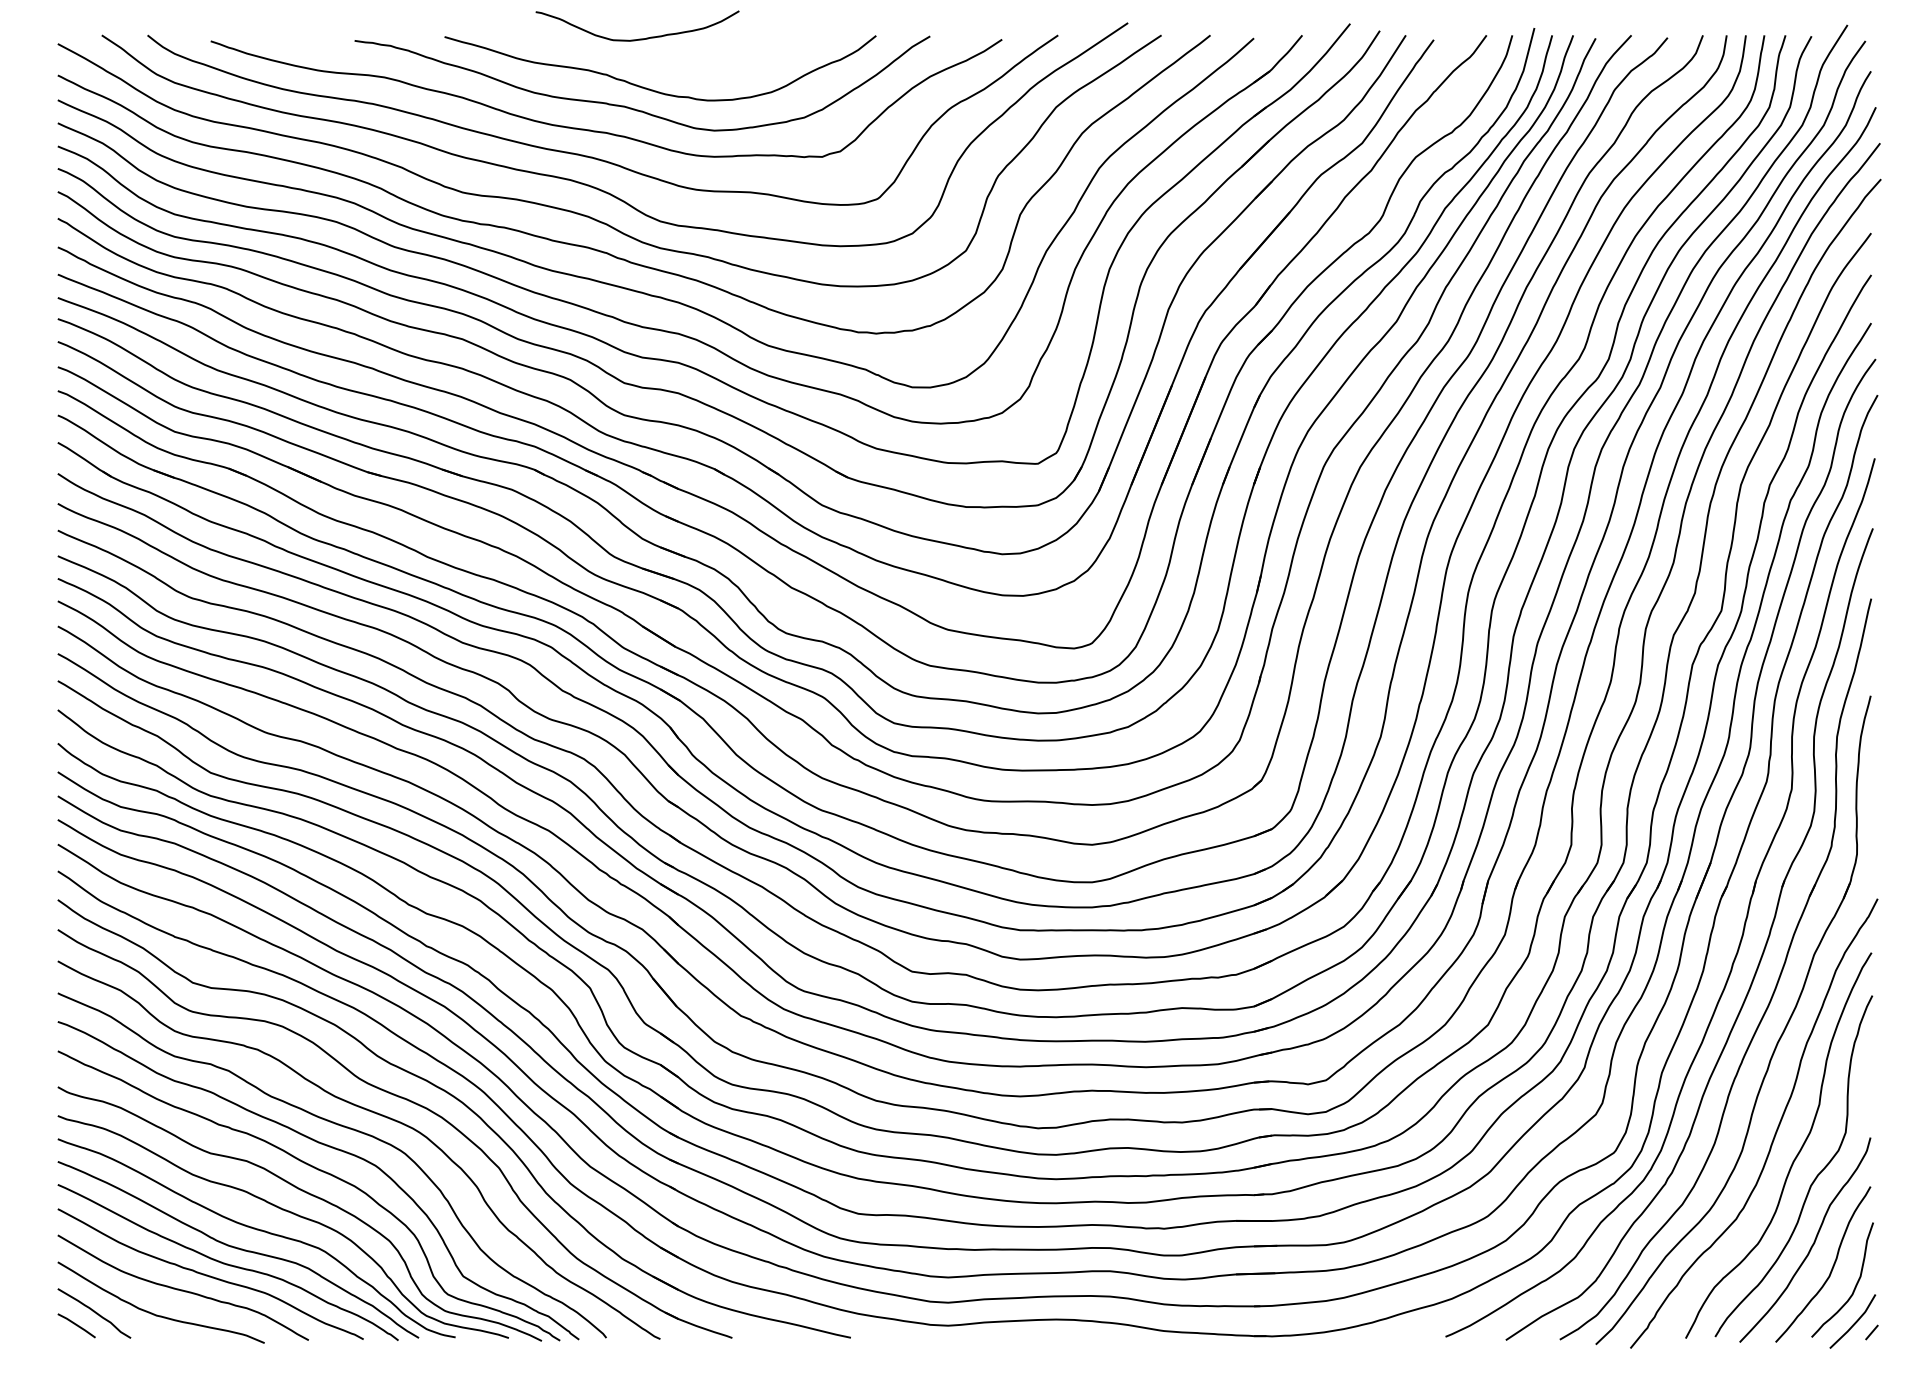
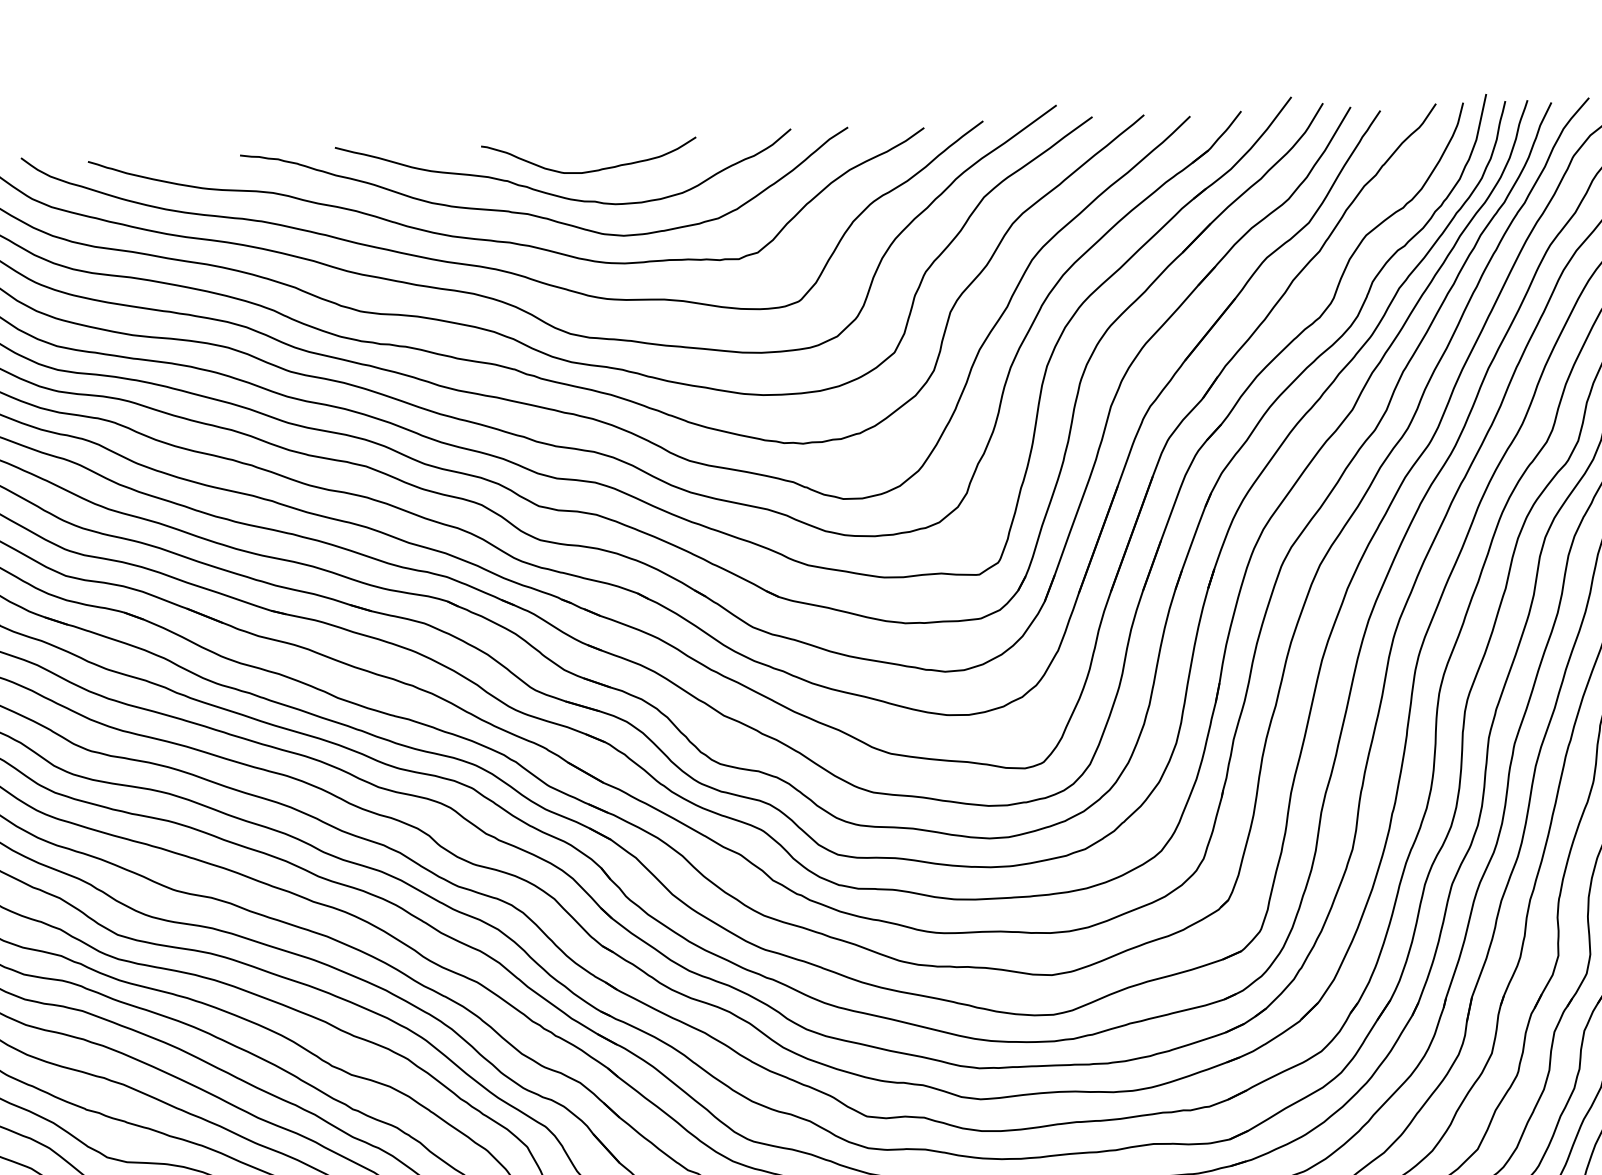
curve: (638, 38) -> (590, 170), moved

